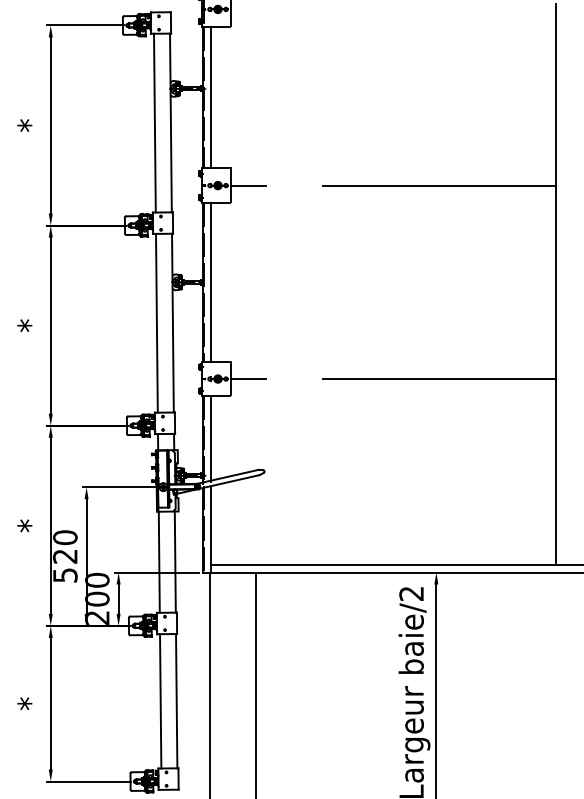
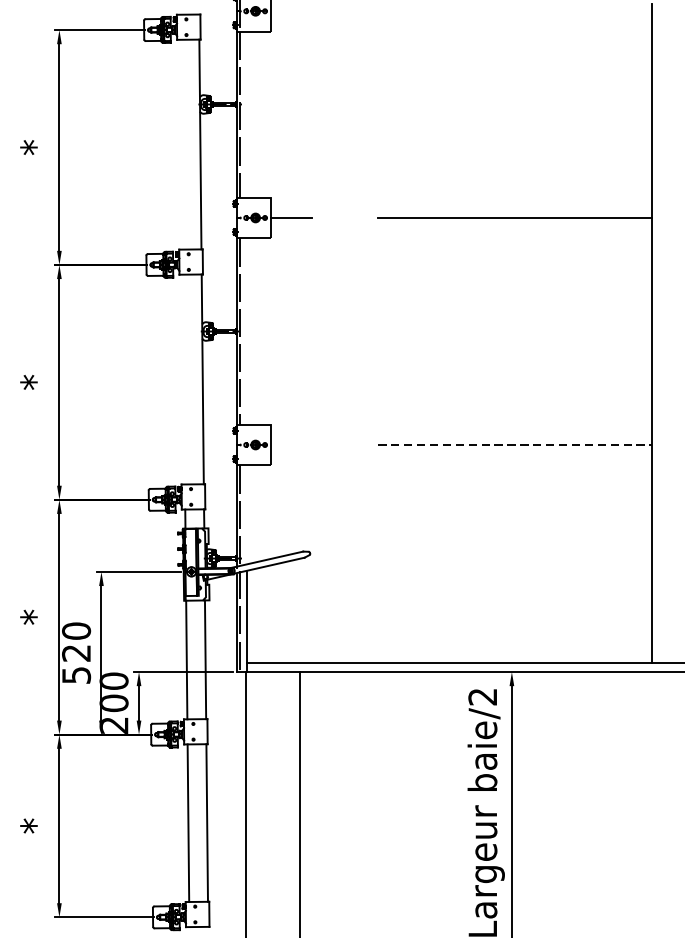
line: (210, 97) -> (246, 114), removed
line: (154, 122) -> (181, 143), removed
line: (210, 281) -> (246, 330), removed
line: (156, 322) -> (183, 378), removed
line: (248, 379) -> (291, 445), removed
line: (439, 379) -> (515, 445), solid -> dashed
line: (210, 438) -> (246, 514), removed

